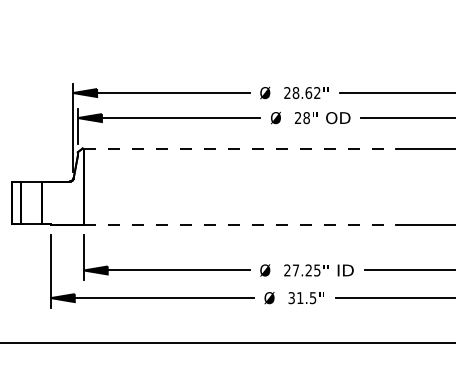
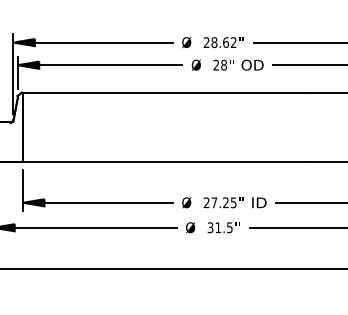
line: (240, 148) -> (164, 92), dashed -> solid
line: (240, 225) -> (164, 162), dashed -> solid

